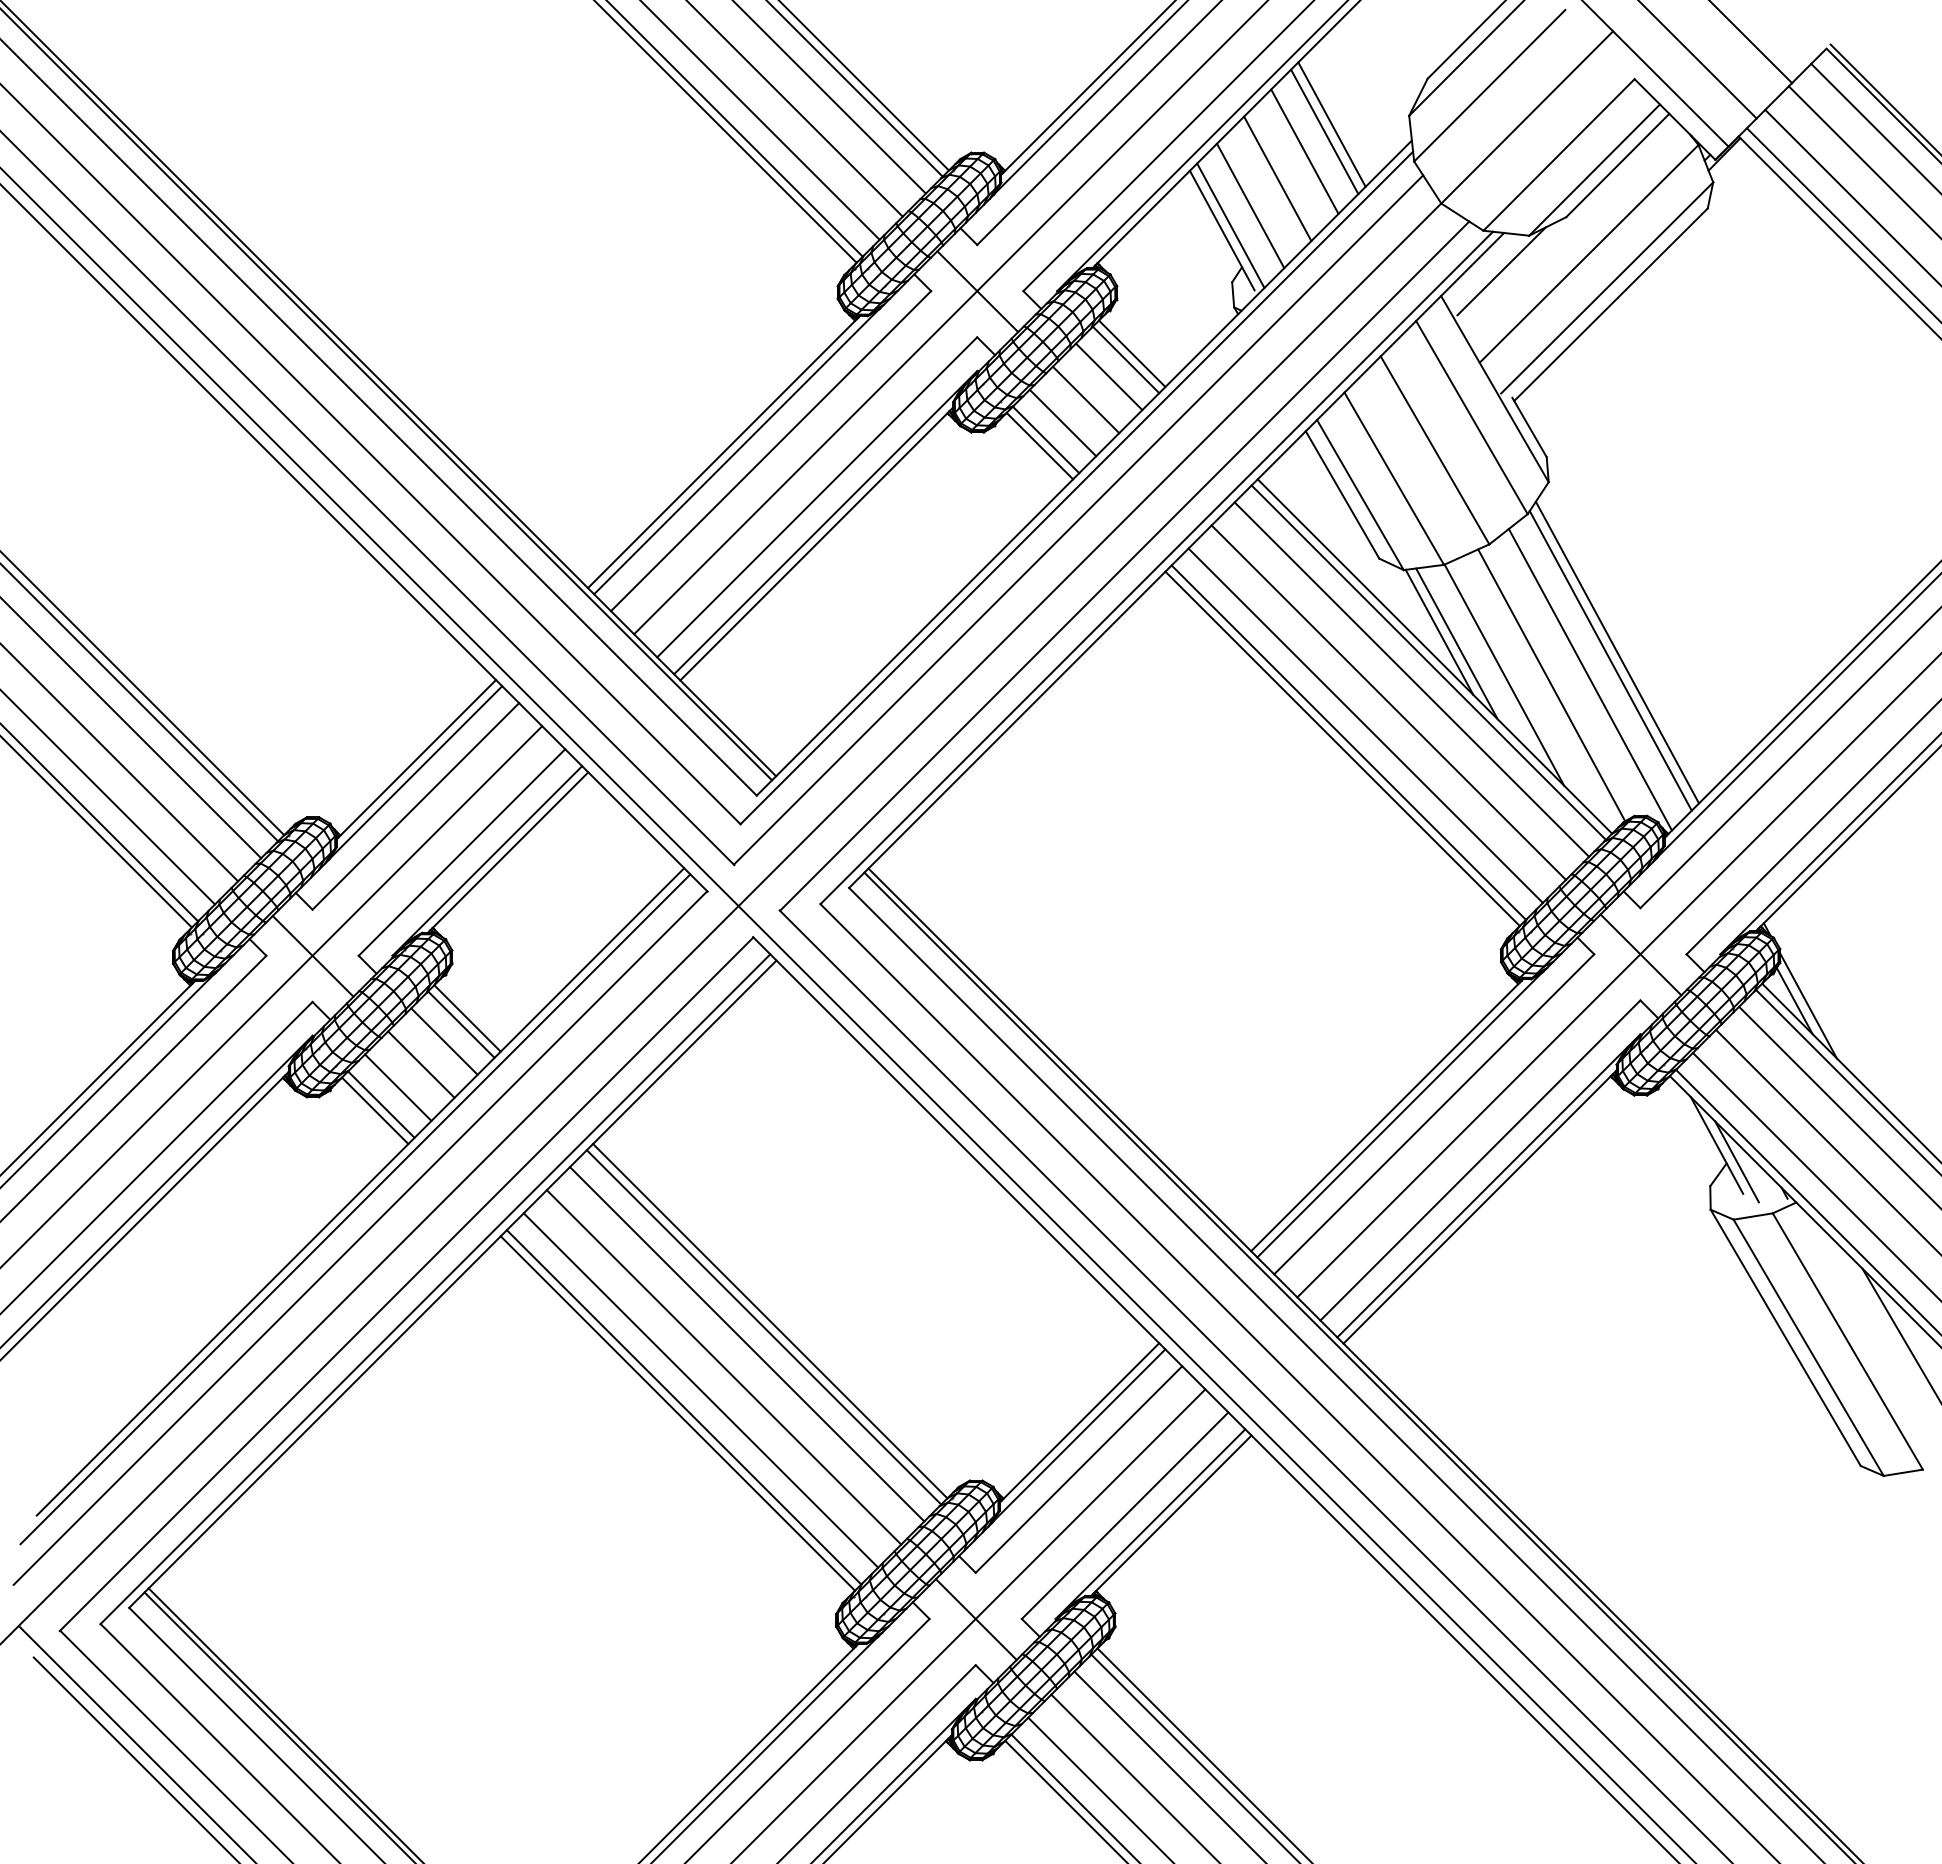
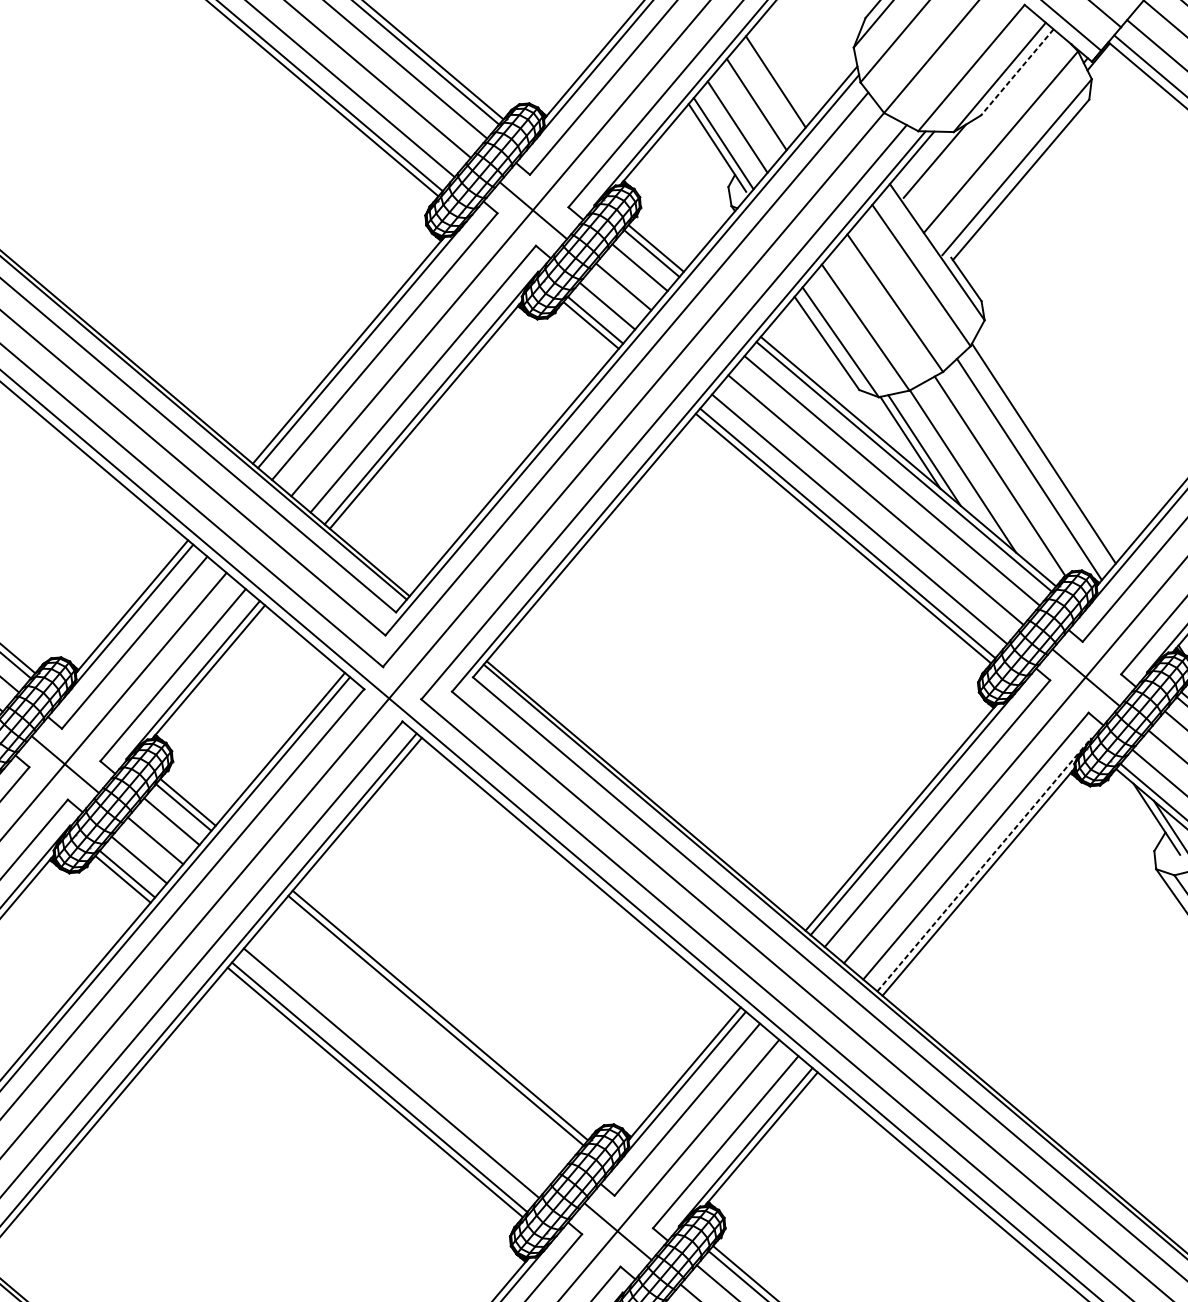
line: (1331, 124) -> (794, 59), removed
line: (1324, 131) -> (789, 65), removed
line: (1617, 165) -> (1017, 72), solid -> dashed
line: (1617, 652) -> (1048, 446), removed
line: (1489, 1185) -> (984, 864), solid -> dashed
line: (746, 1344) -> (423, 1035), removed
line: (723, 1367) -> (407, 1054), removed

